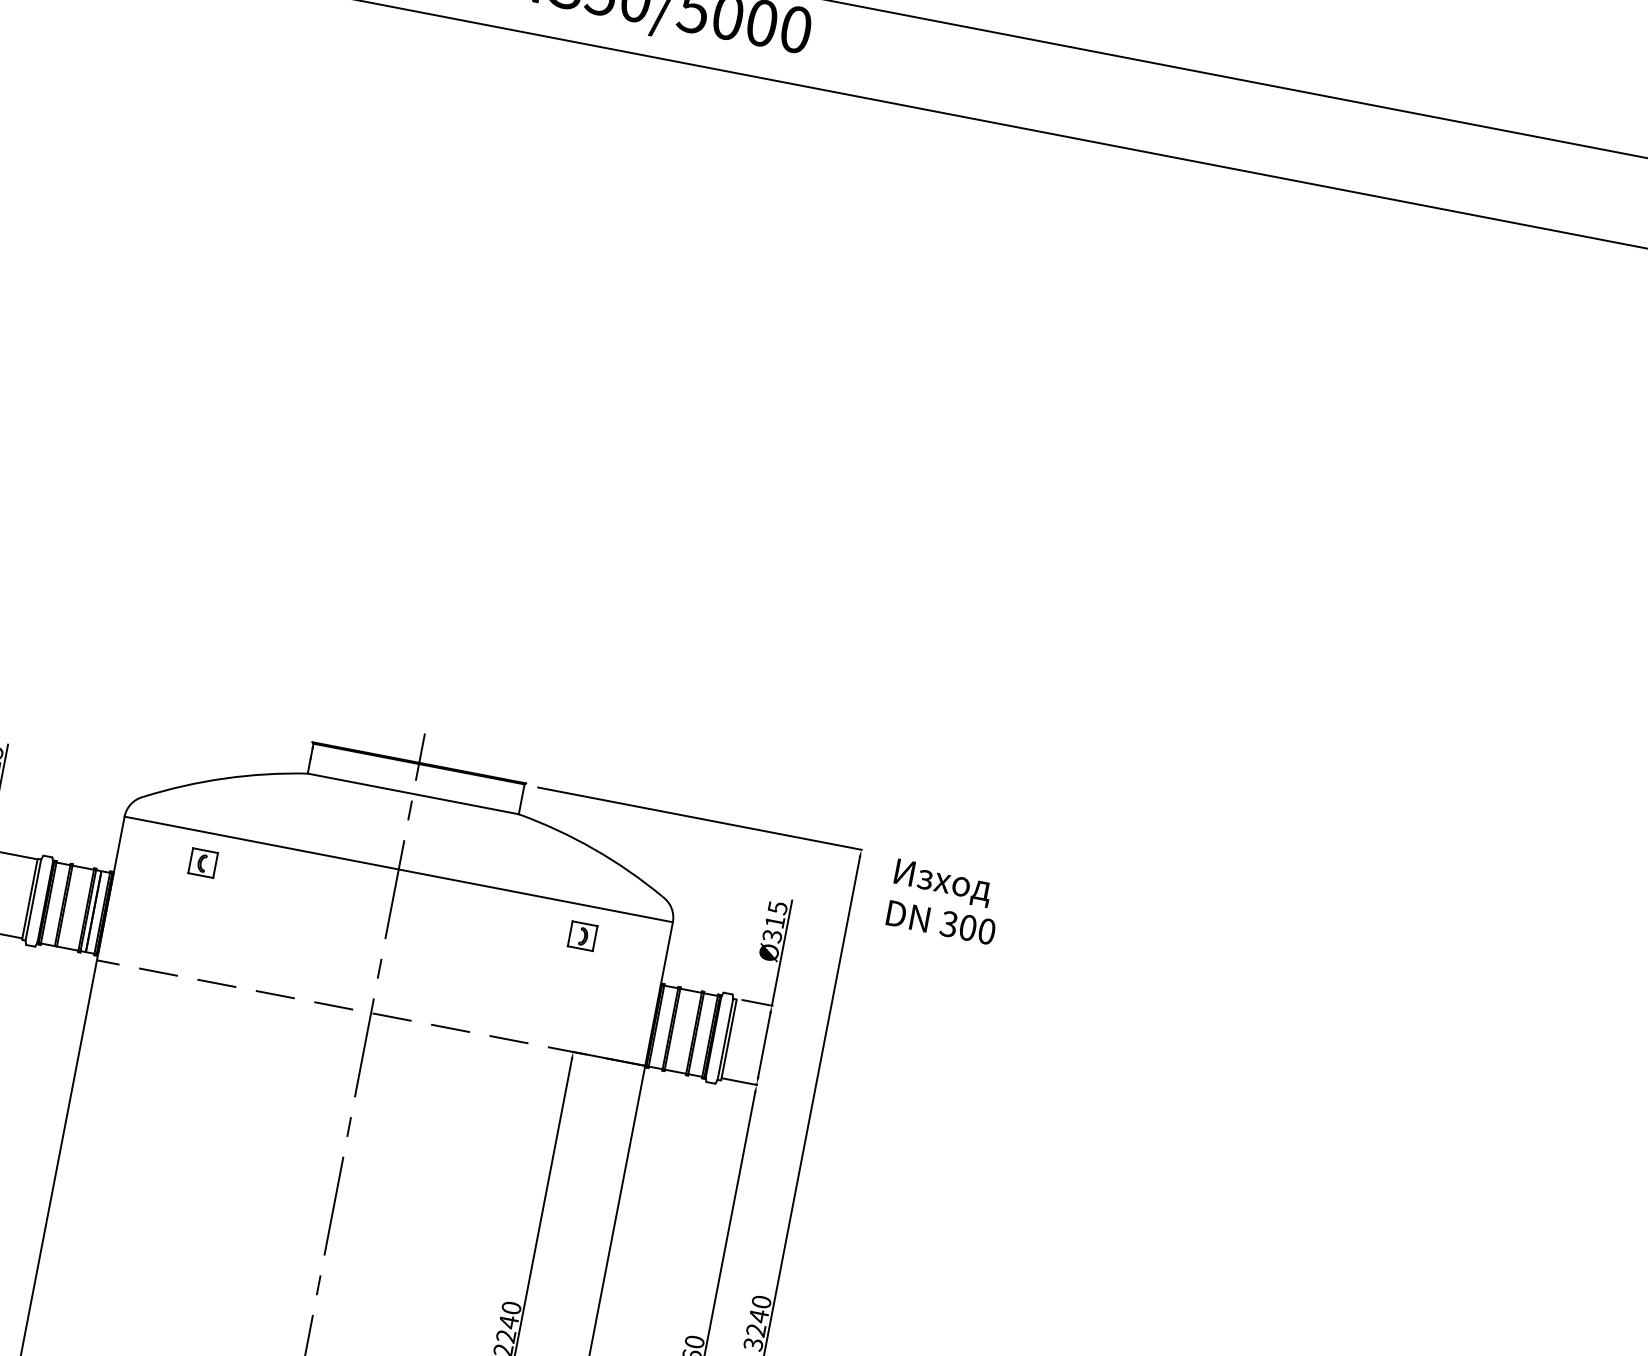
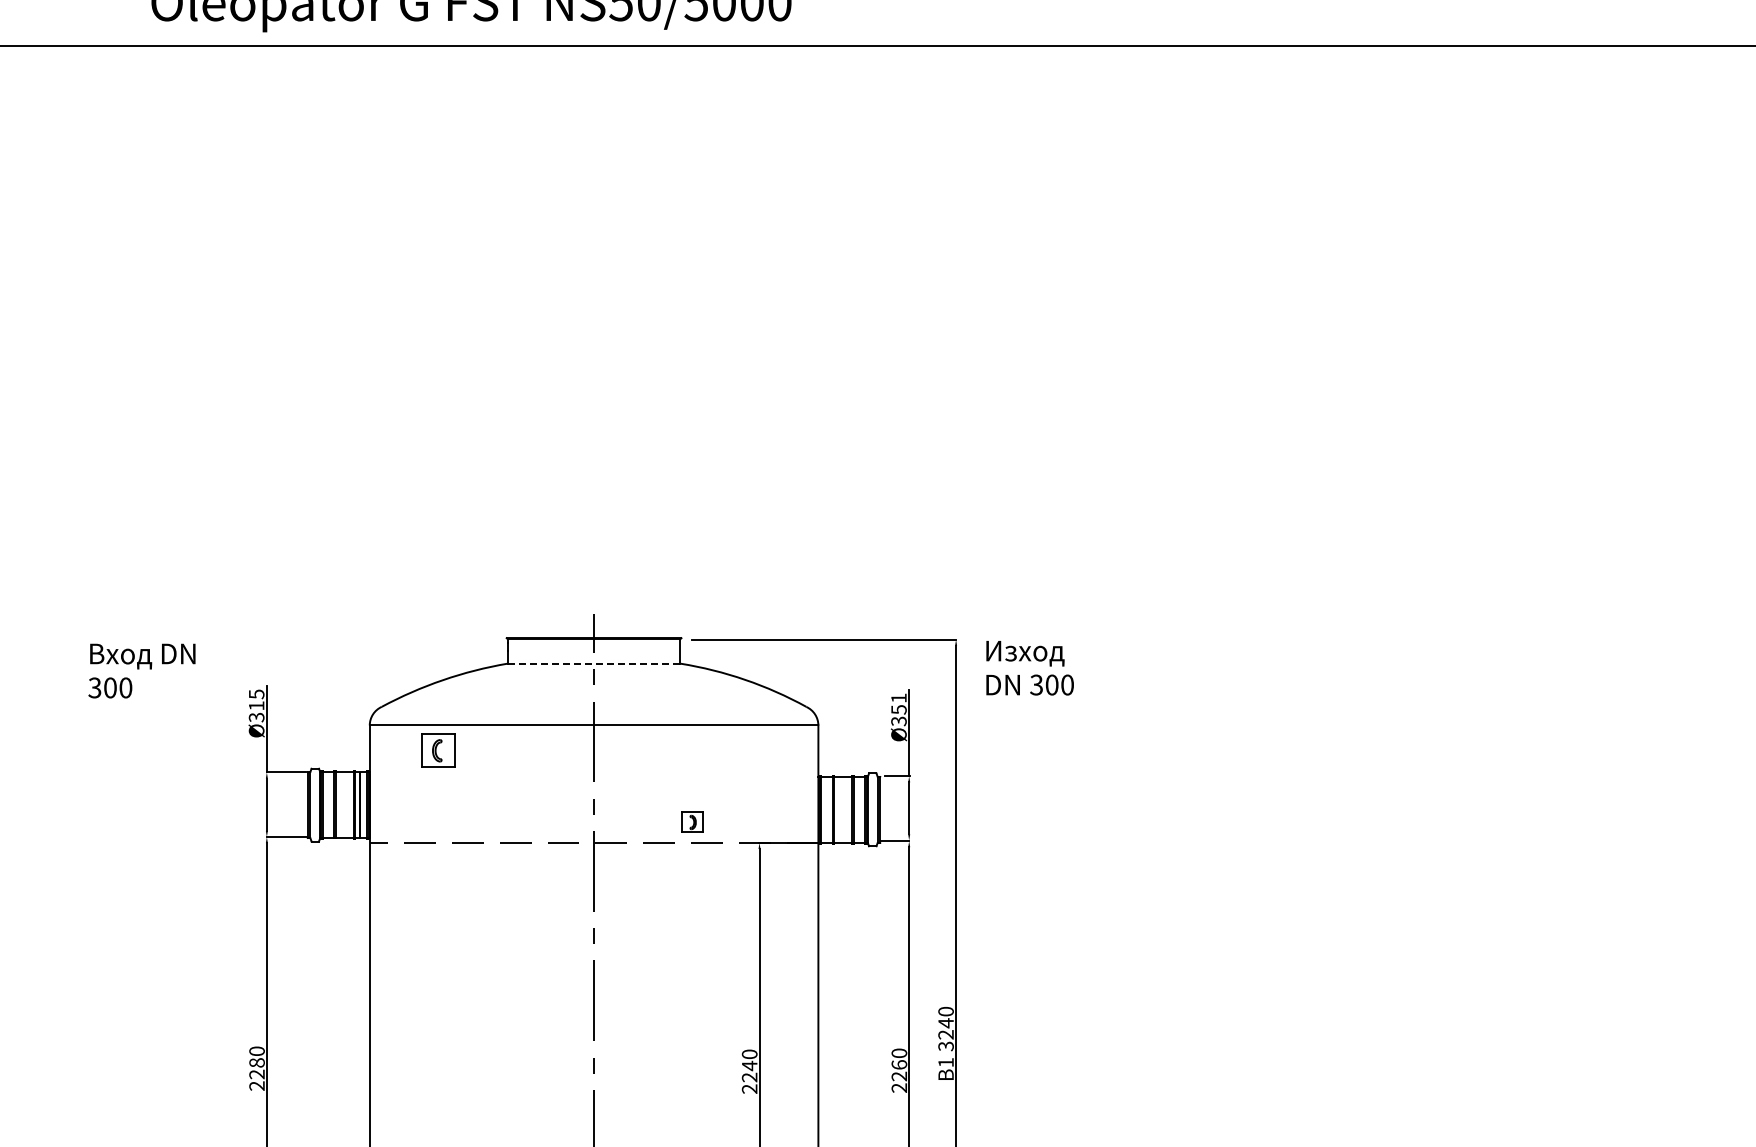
line: (413, 793) -> (594, 663), solid -> dashed
part: (202, 862) -> (438, 749), size x1.6
text: (775, 914) -> (898, 703), Ø315 -> Ø351
part: (583, 935) -> (692, 821), moved

